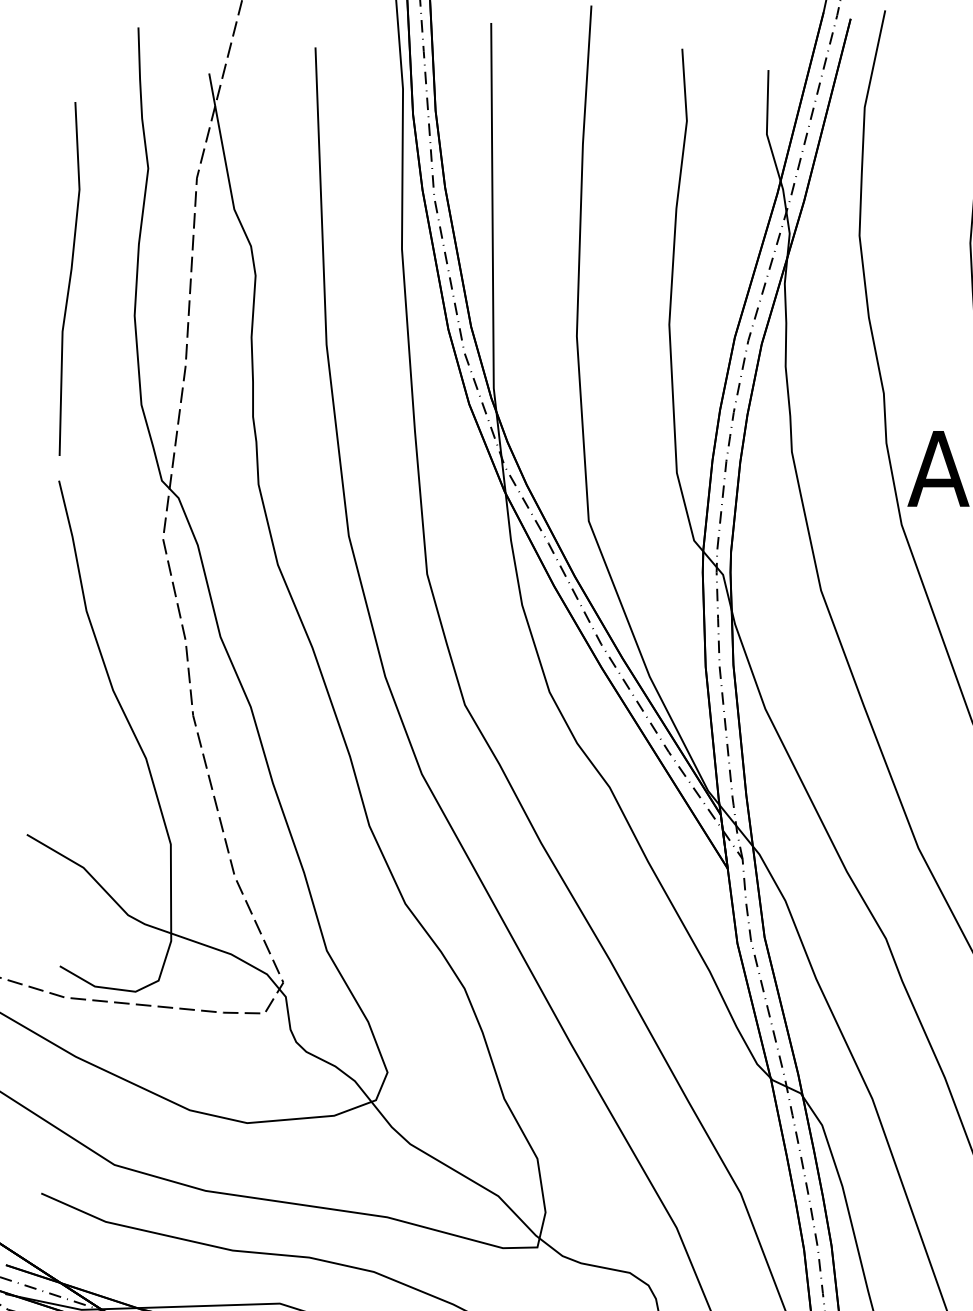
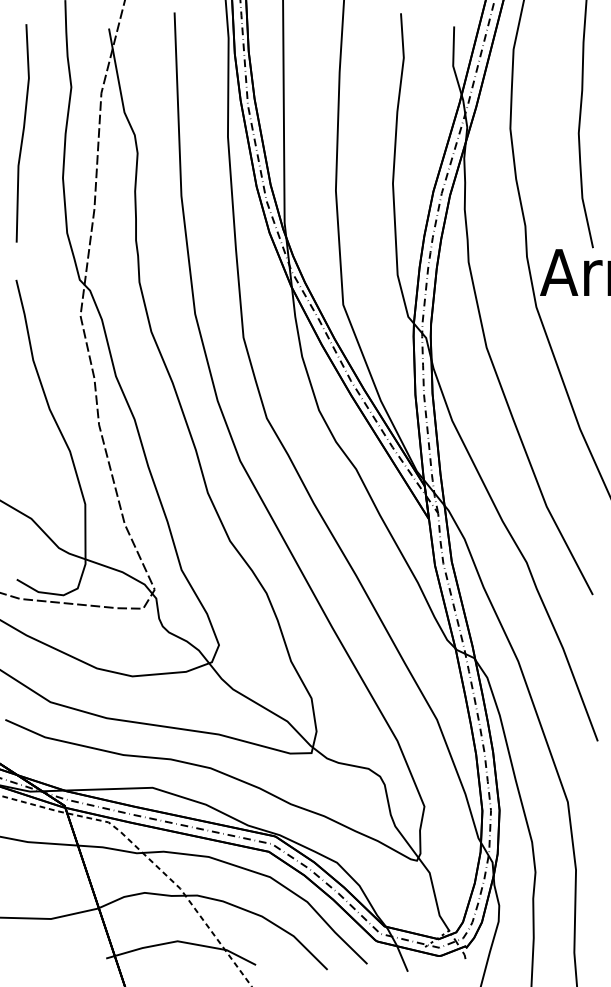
line: (69, 279) -> (22, 133), moved

